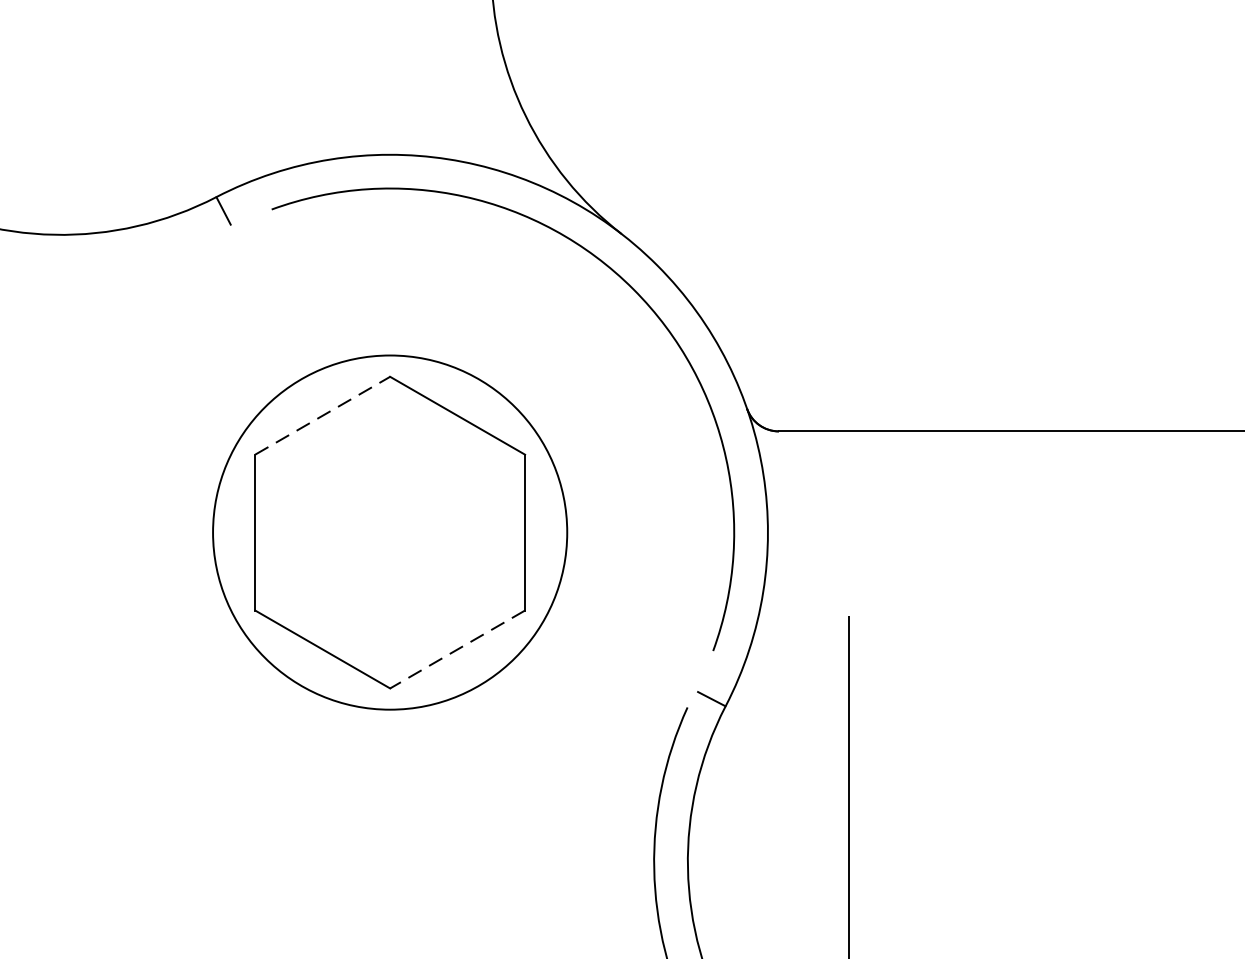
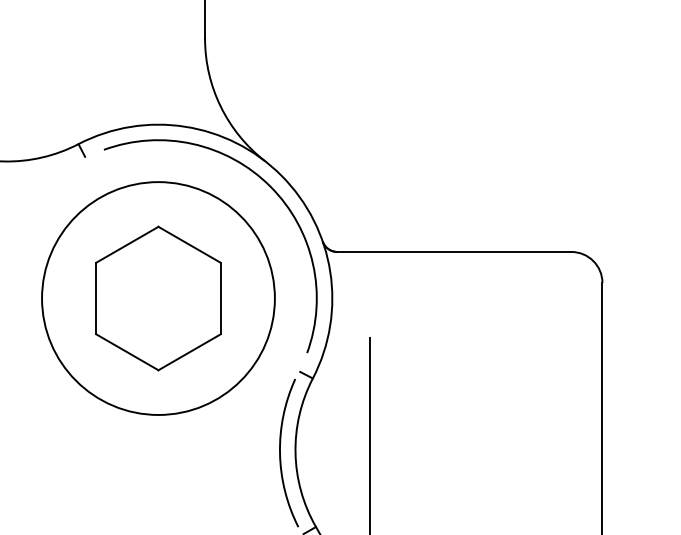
line: (322, 415) -> (127, 244), dashed -> solid
circle: (390, 532) -> (158, 298), size x1.43
line: (457, 649) -> (189, 352), dashed -> solid

